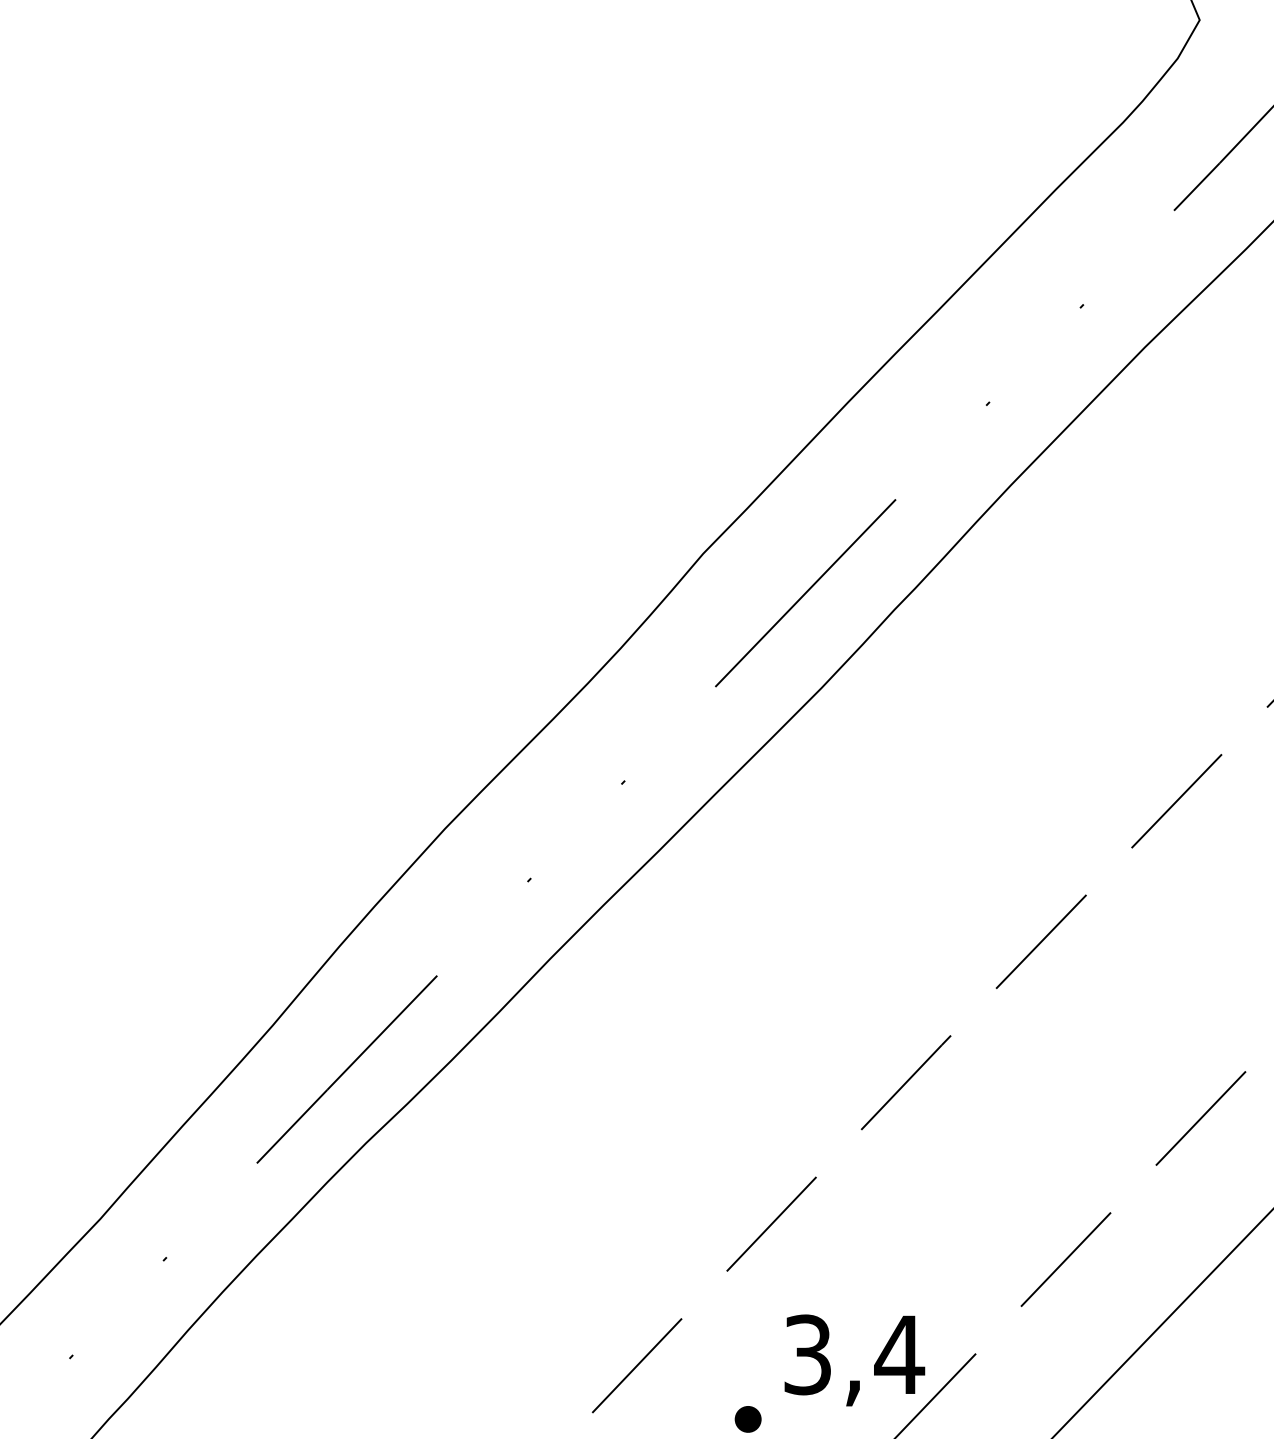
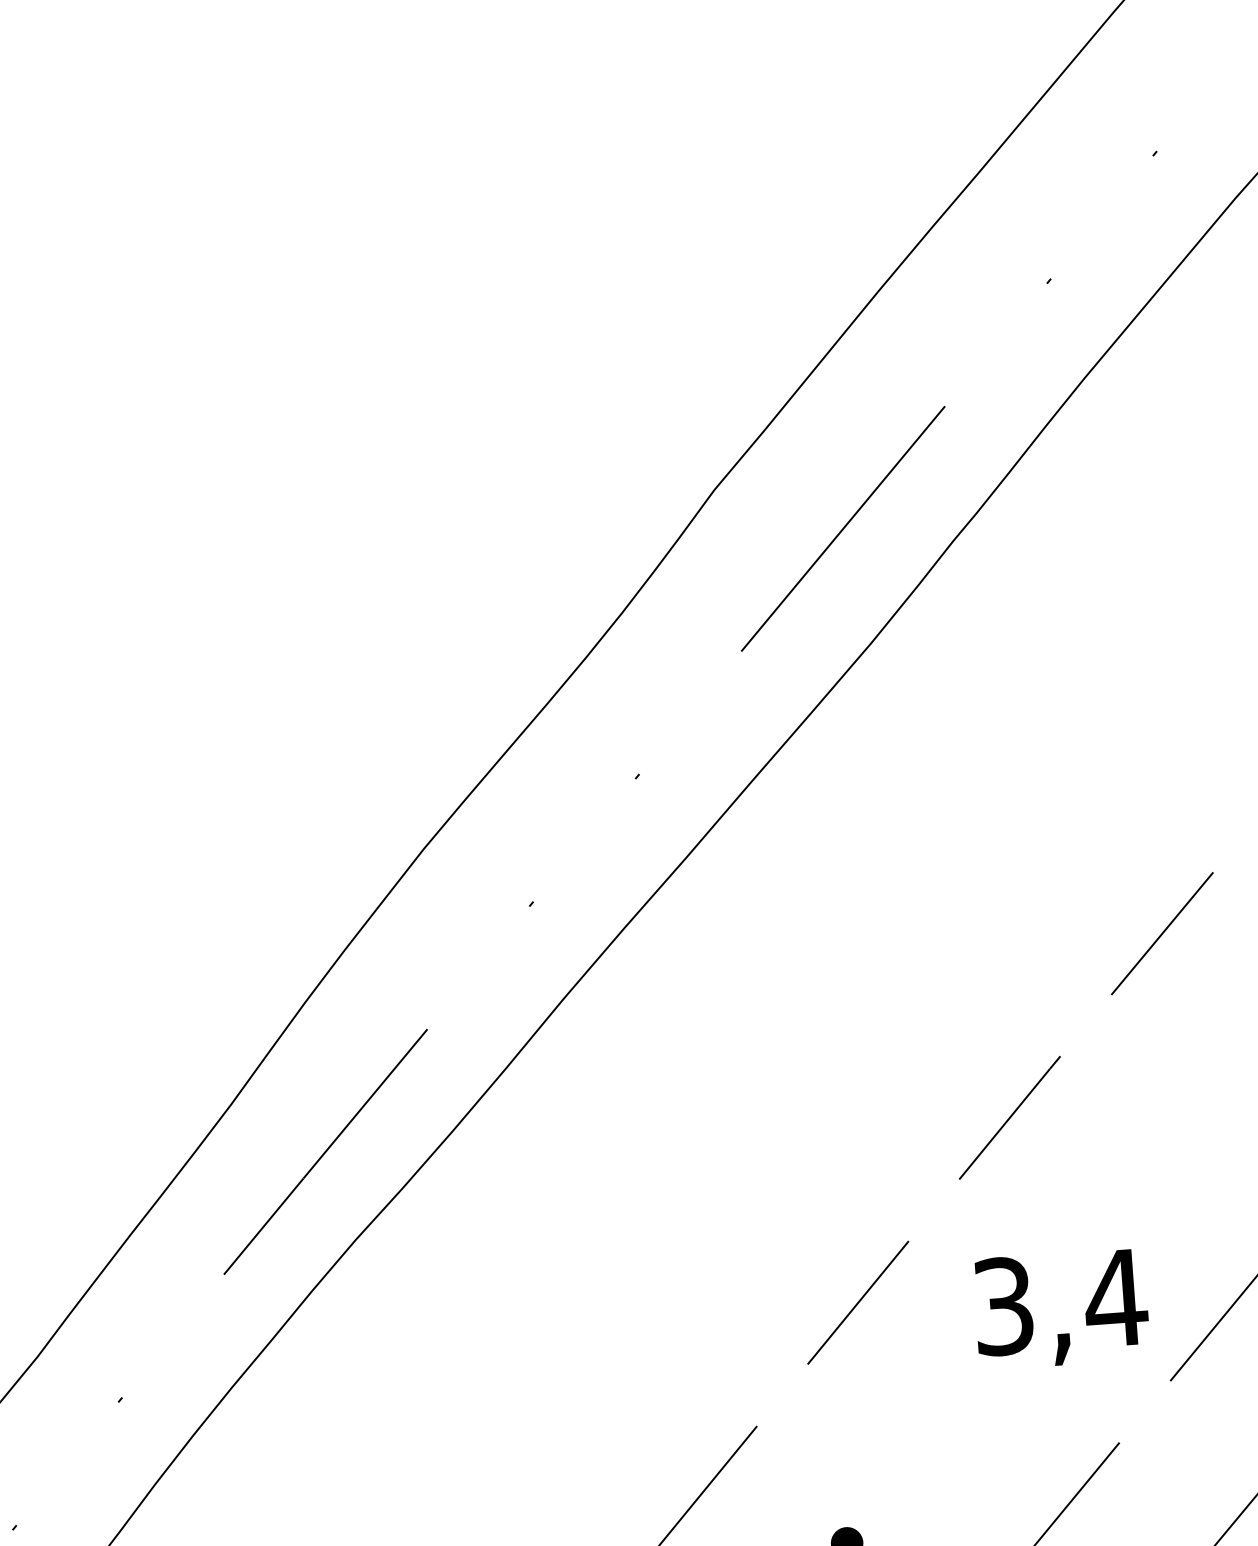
text: (854, 1360) -> (1061, 1309), moved

